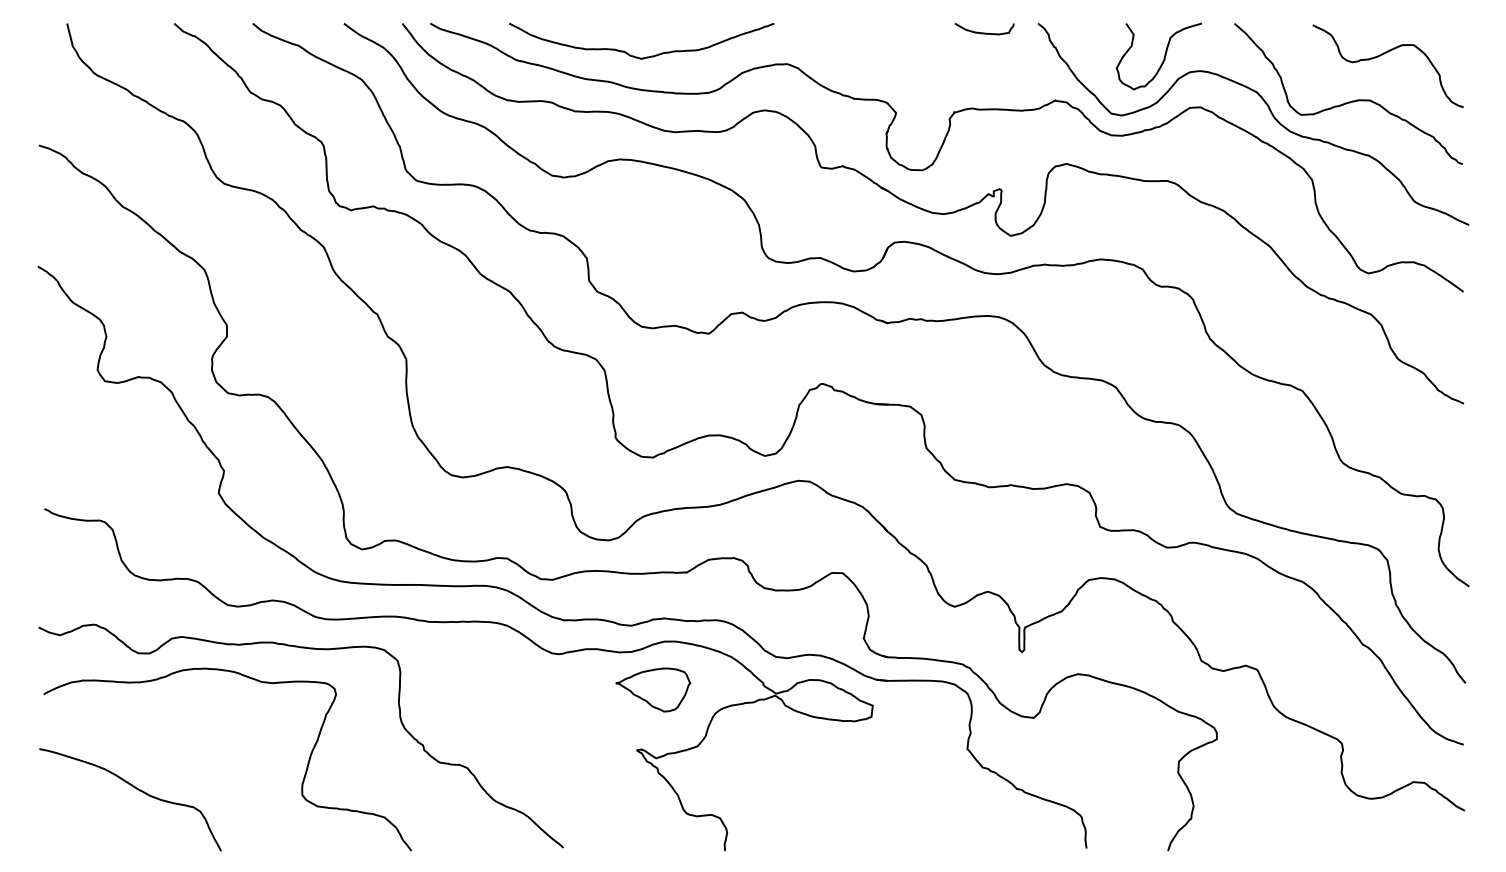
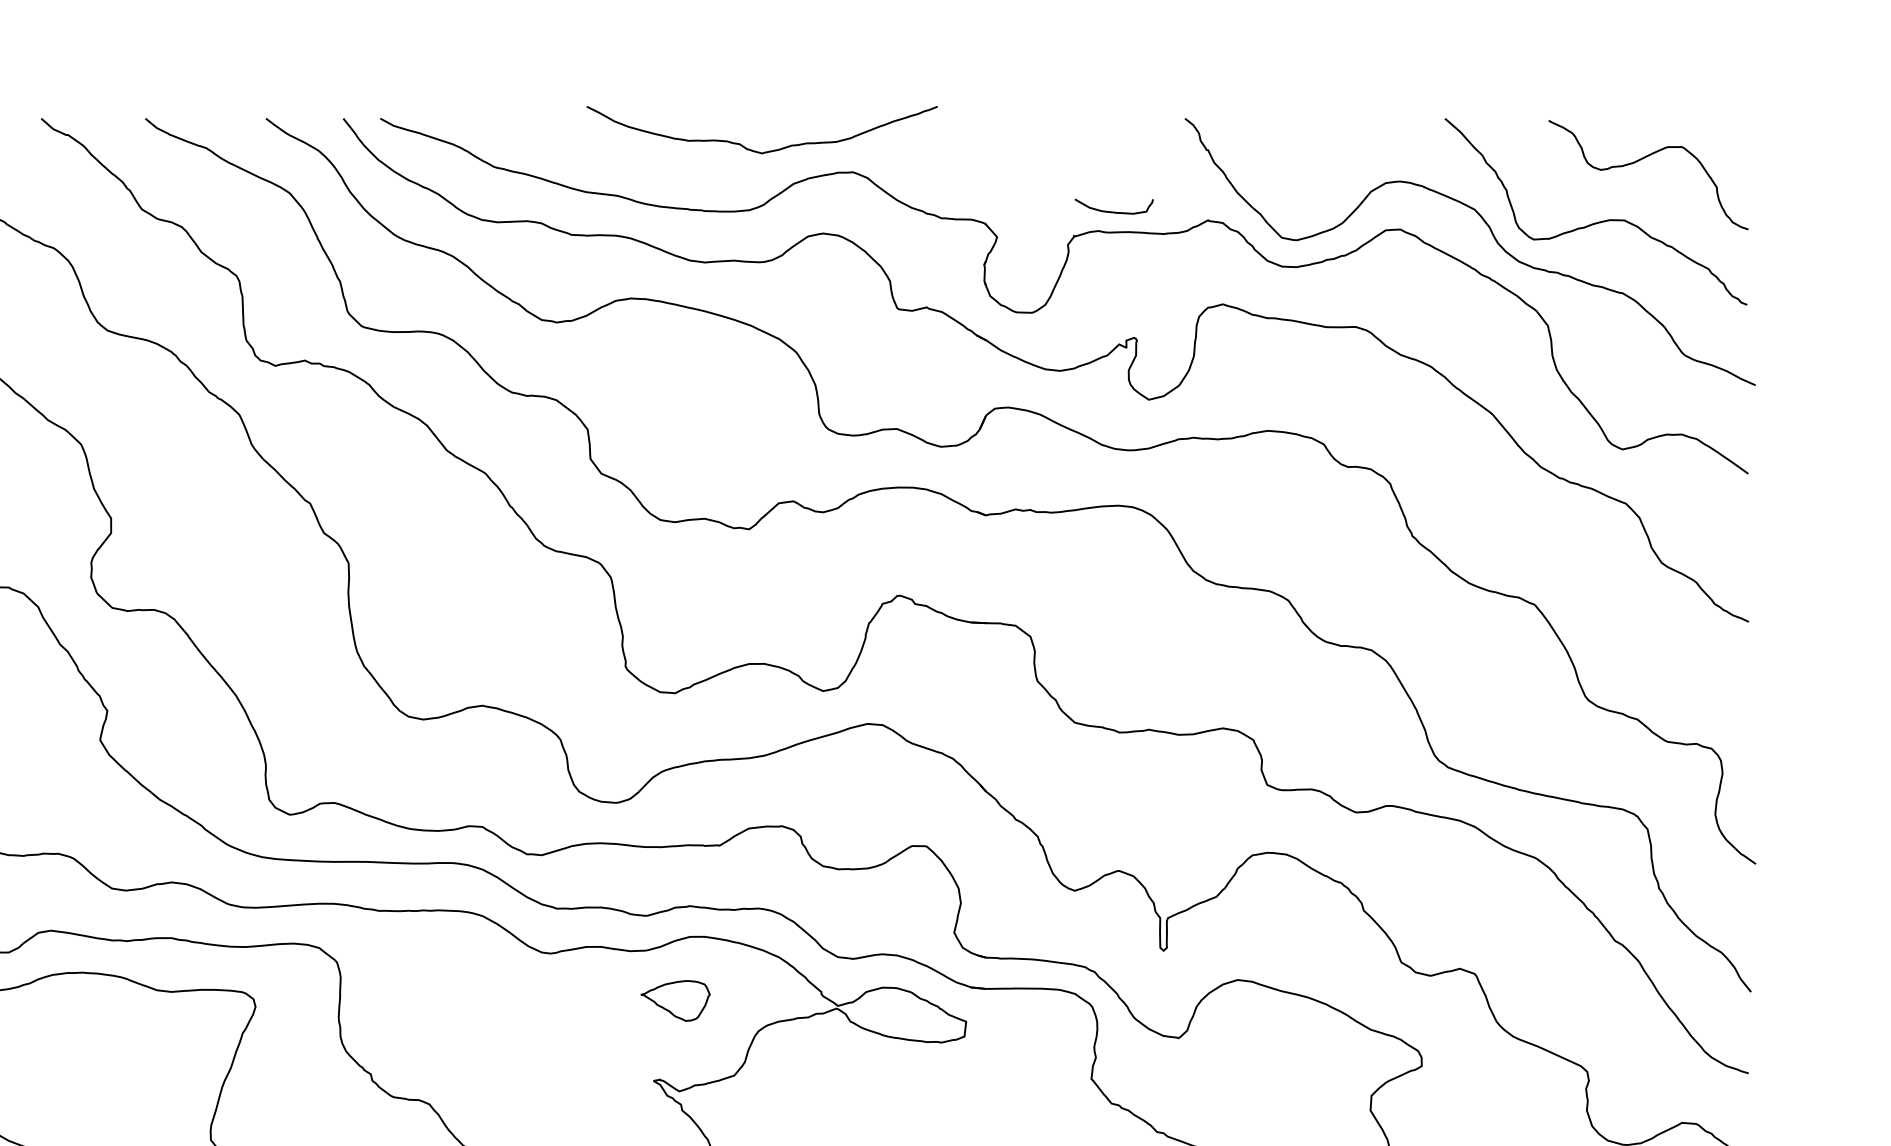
curve: (984, 32) -> (1114, 211), moved
curve: (637, 56) -> (756, 150), moved
curve: (1163, 58) -> (1351, 164), removed
part: (653, 689) -> (675, 1000), size x0.7

